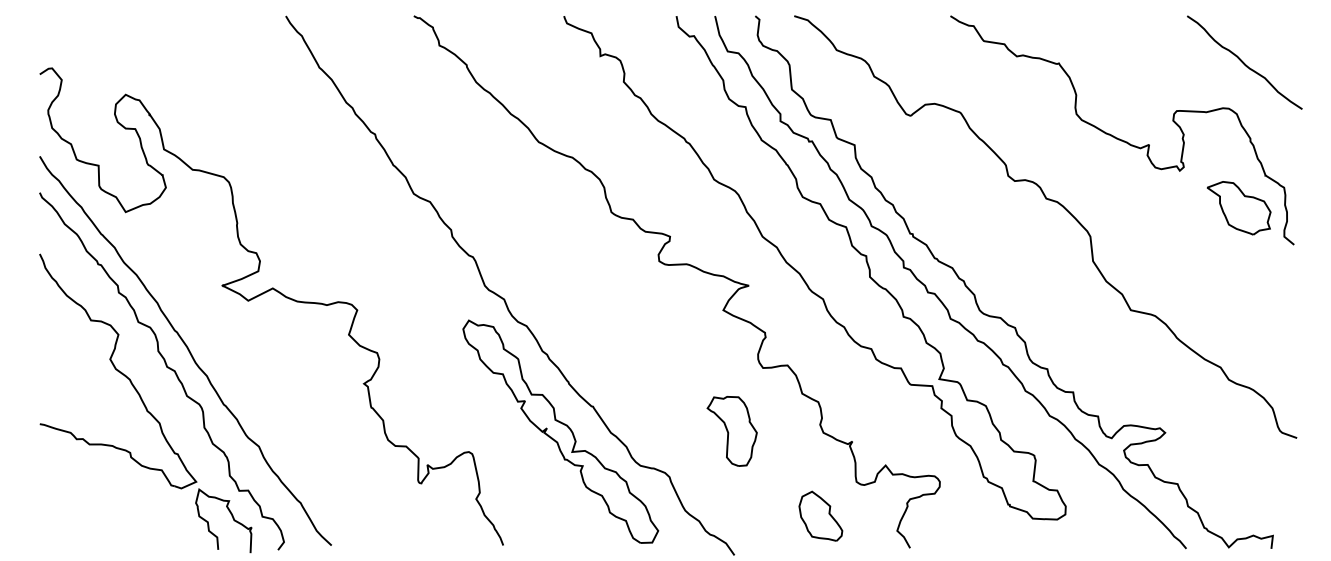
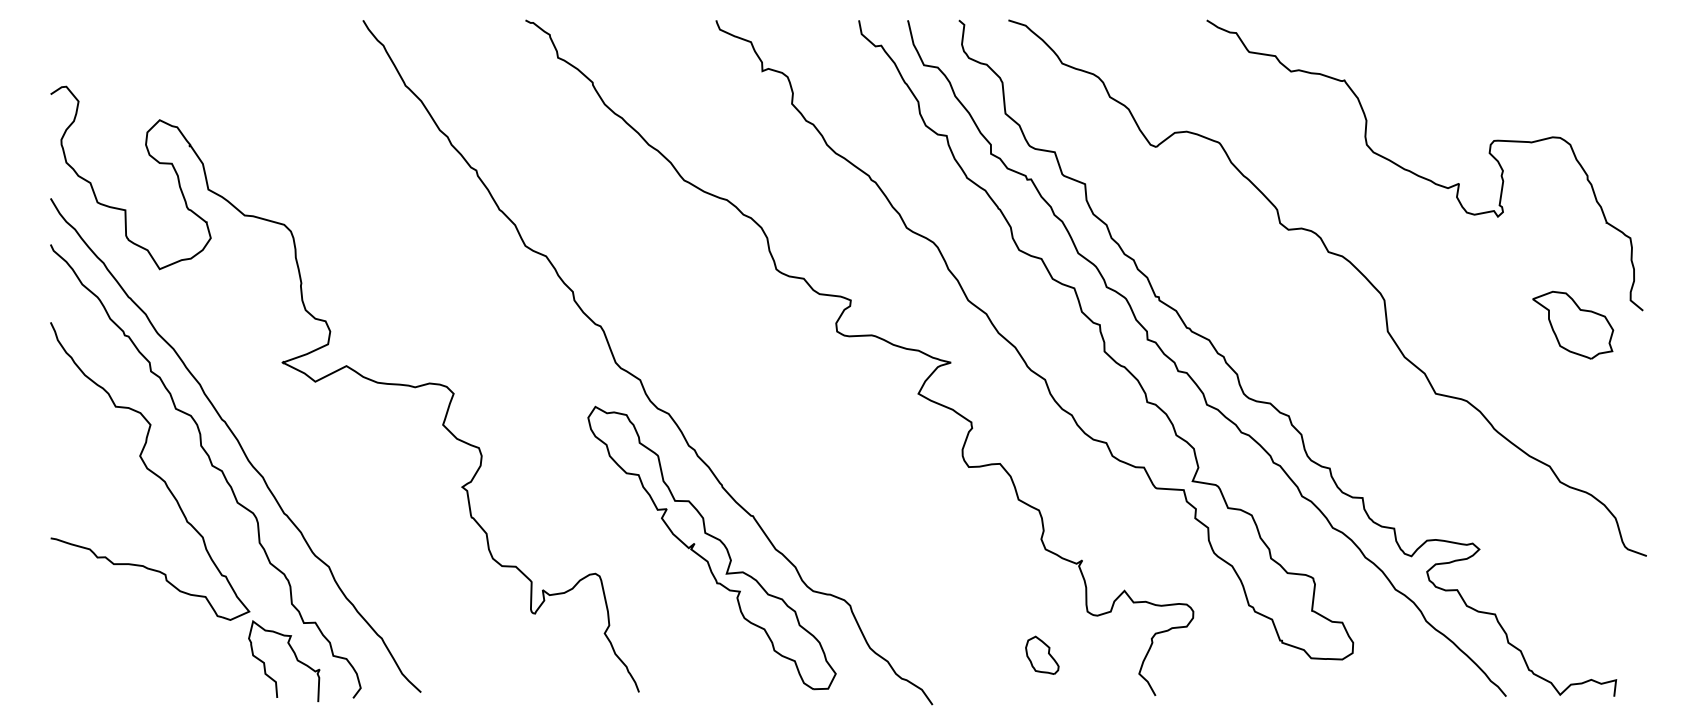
curve: (1244, 62) -> (1579, 79), removed
part: (1239, 208) -> (1573, 325), moved
part: (732, 431) -> (929, 547), removed
part: (821, 516) -> (1042, 655), size x0.6

